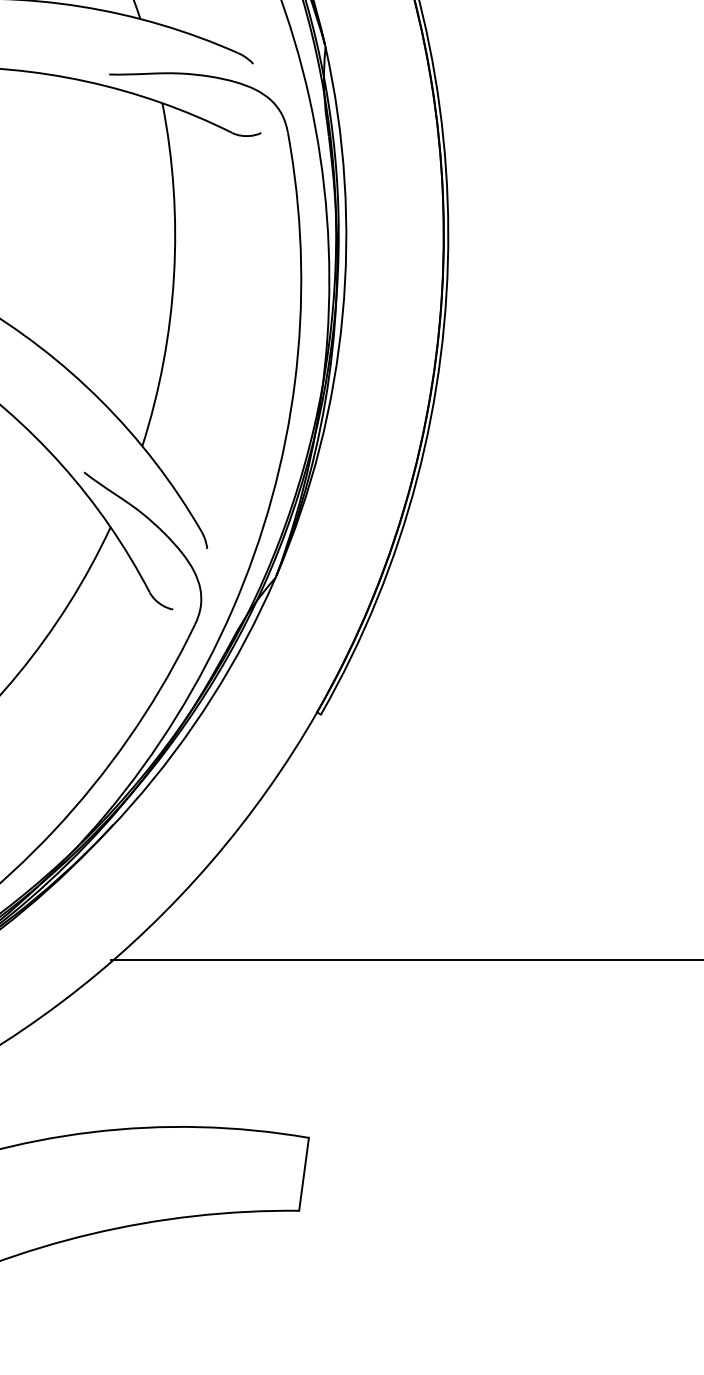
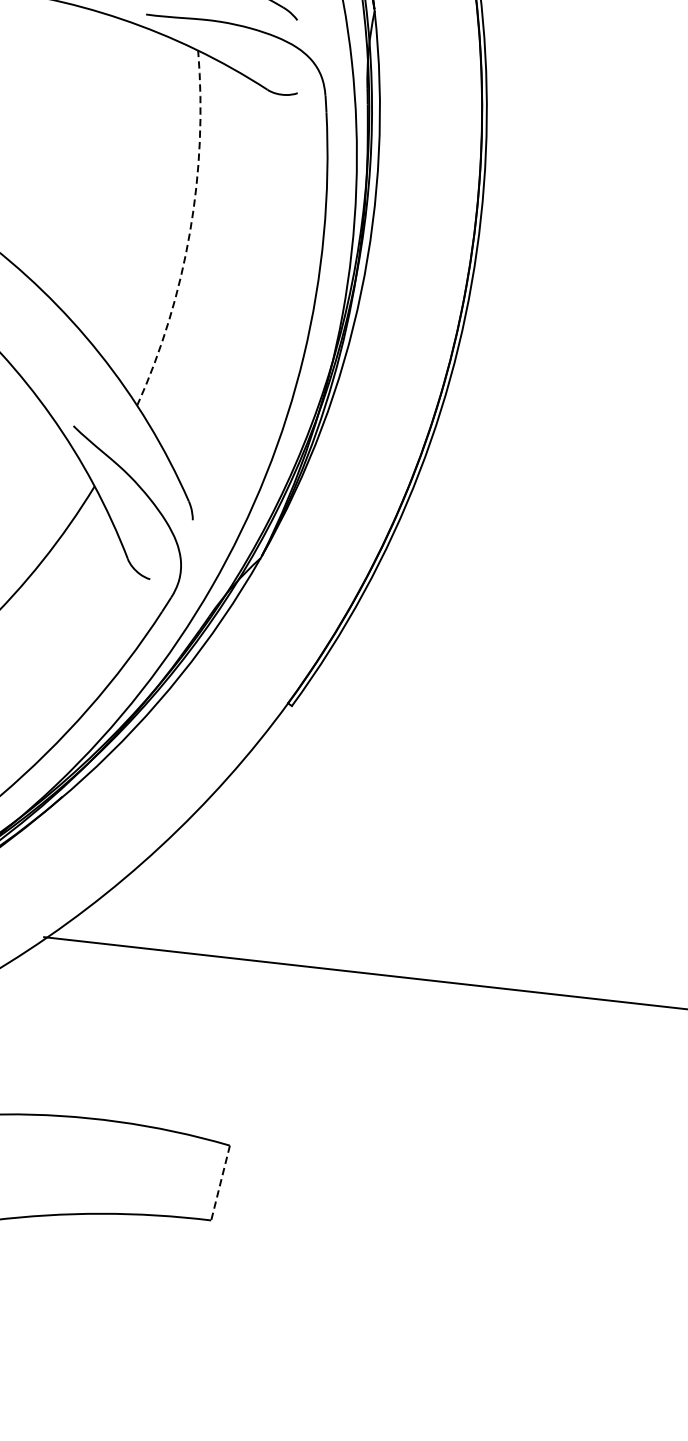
arc: (174, 275) -> (190, 231), solid -> dashed
line: (304, 1174) -> (221, 1183), solid -> dashed

